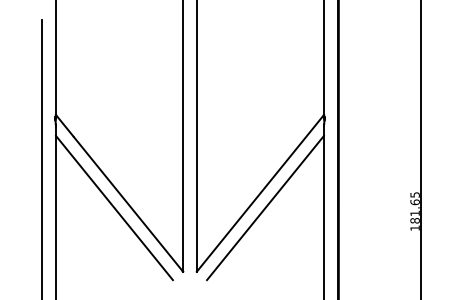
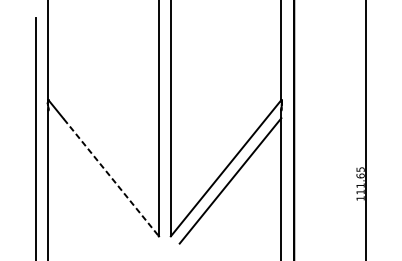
line: (128, 204) -> (111, 177), solid -> dashed
line: (113, 207) -> (98, 180), removed
text: (414, 220) -> (360, 191), 181.65 -> 111.65

